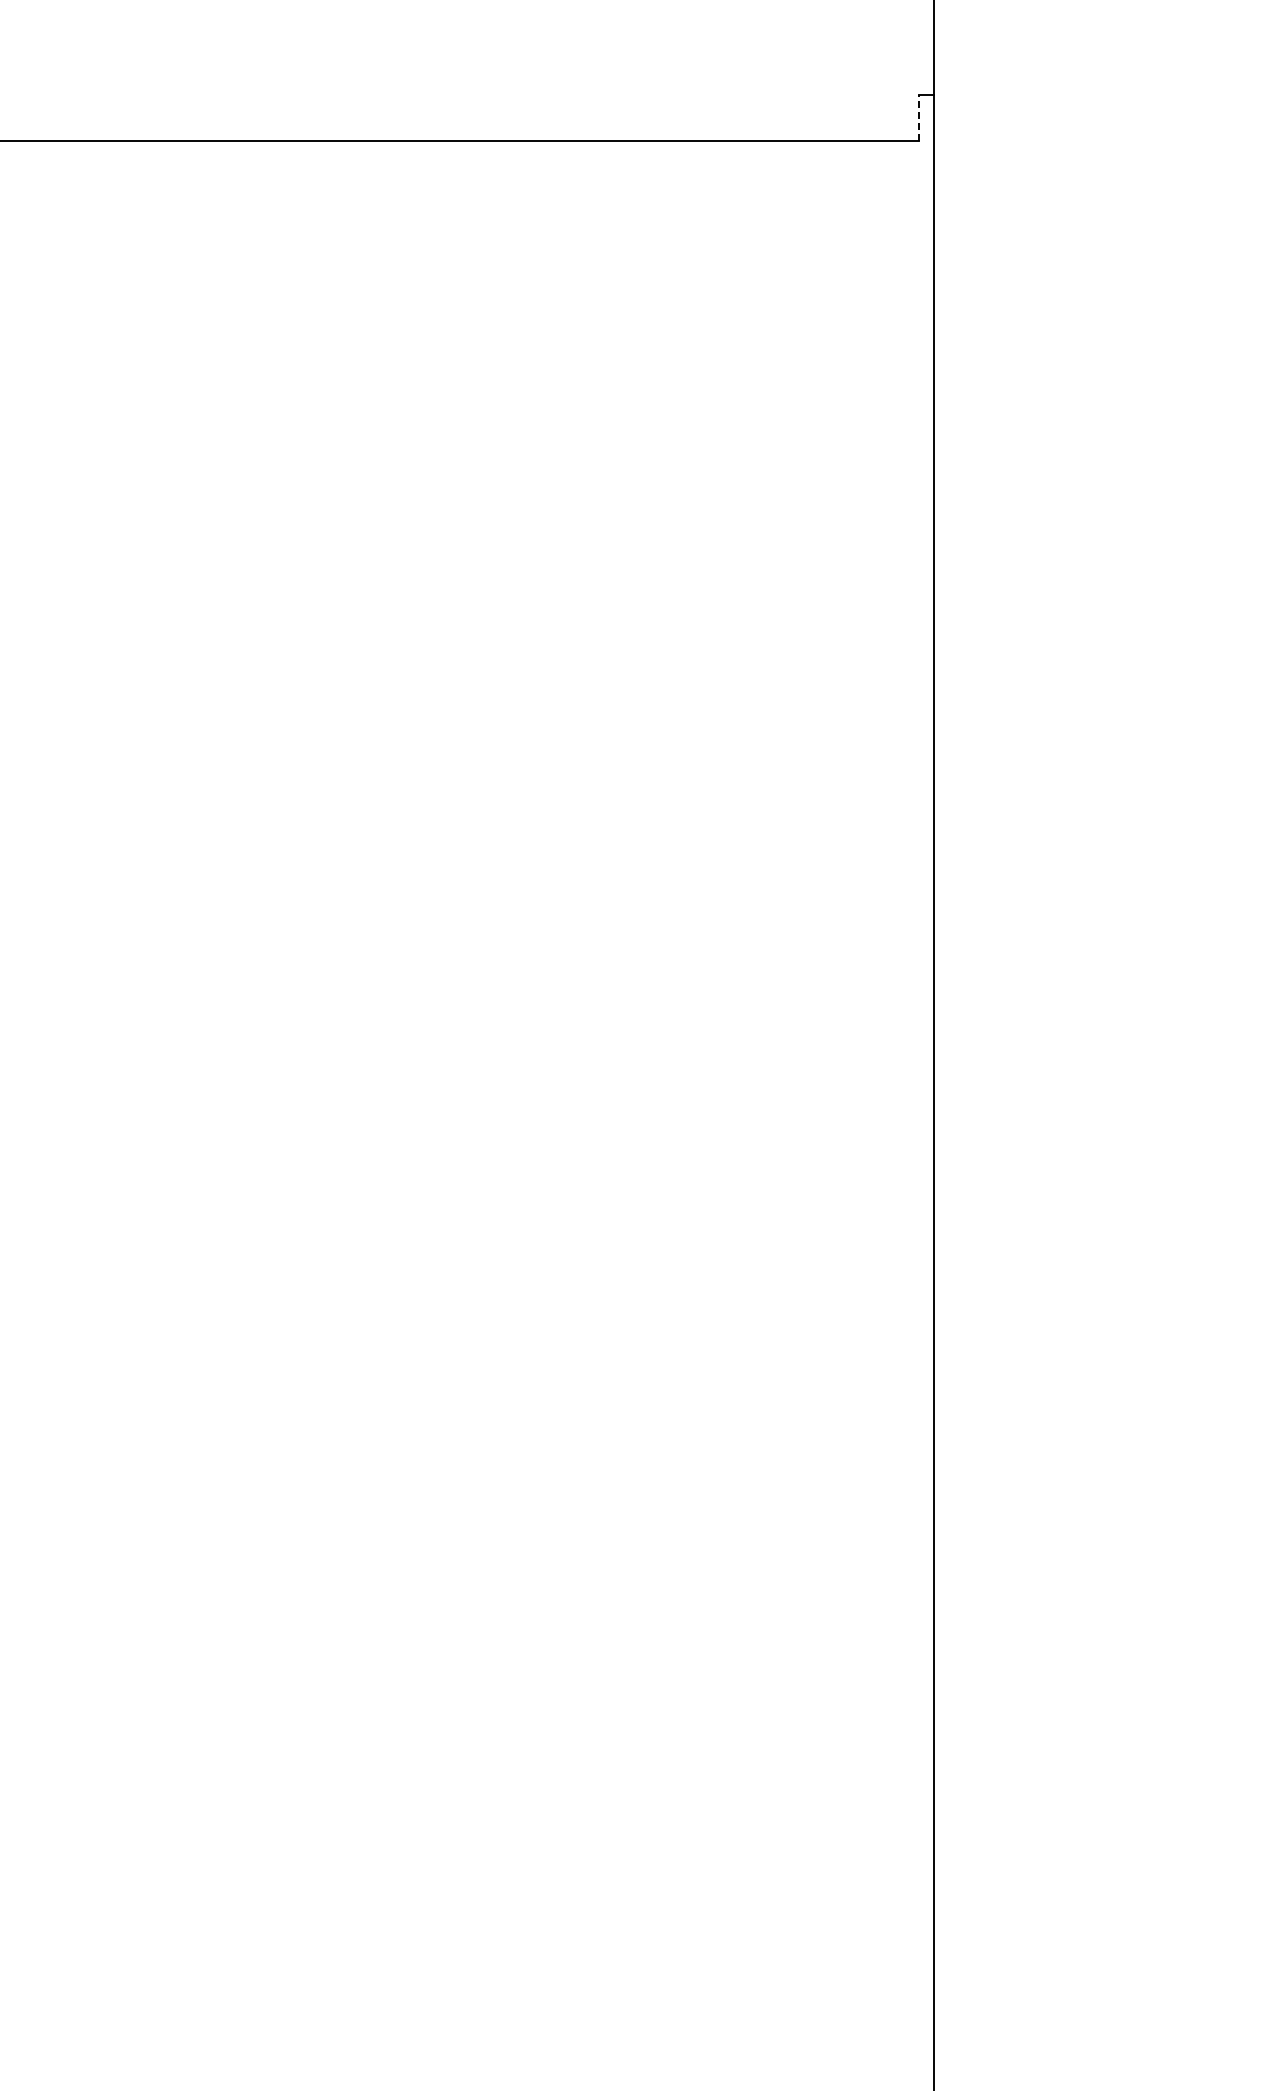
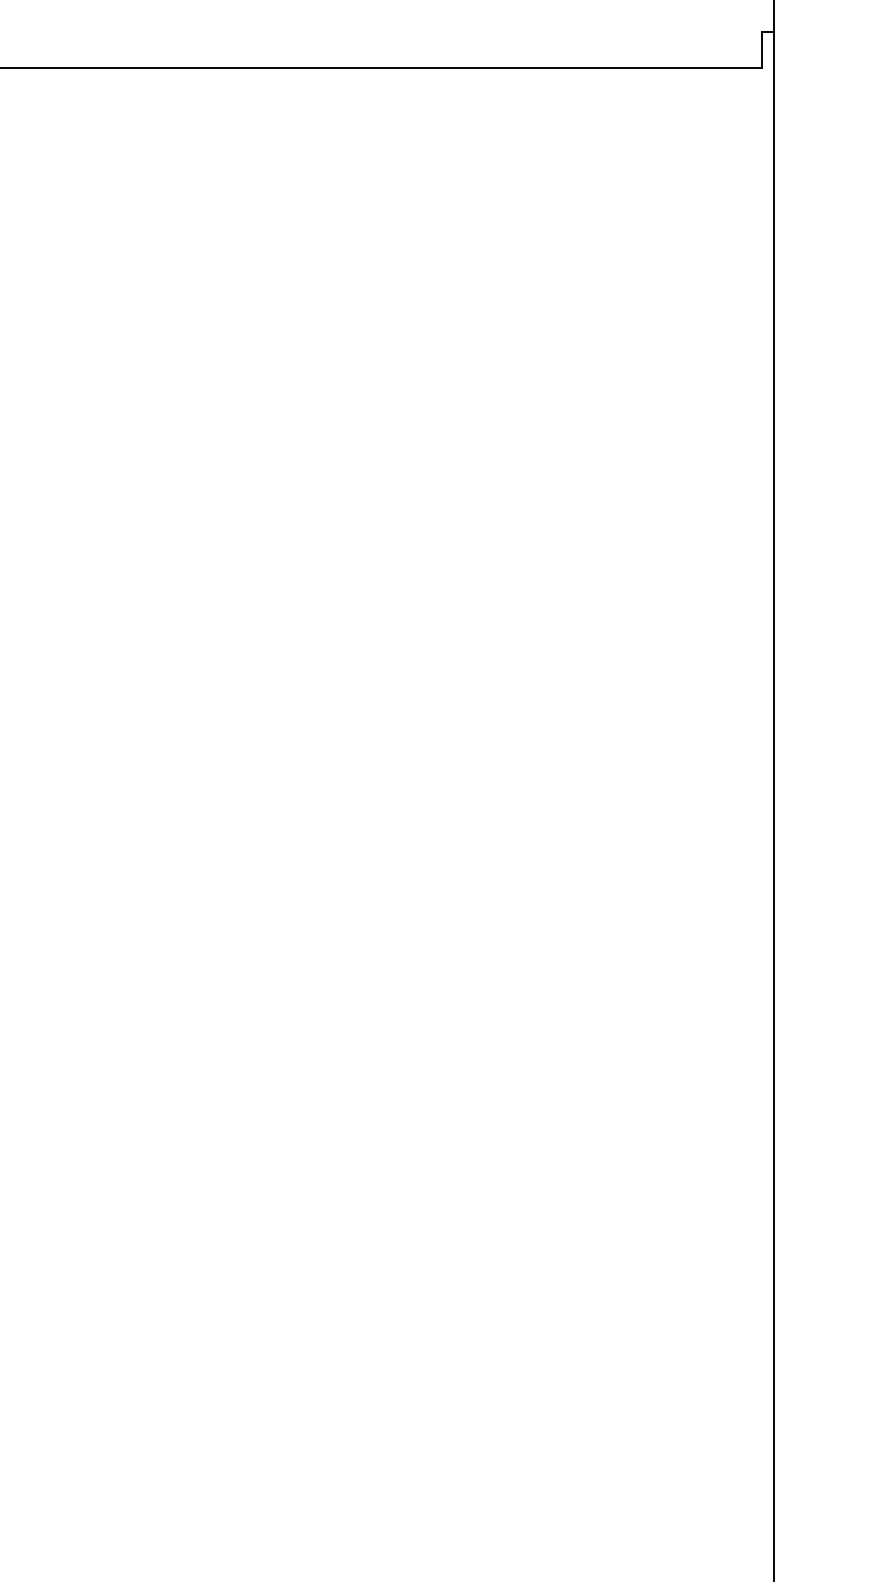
line: (918, 118) -> (761, 50), dashed -> solid

